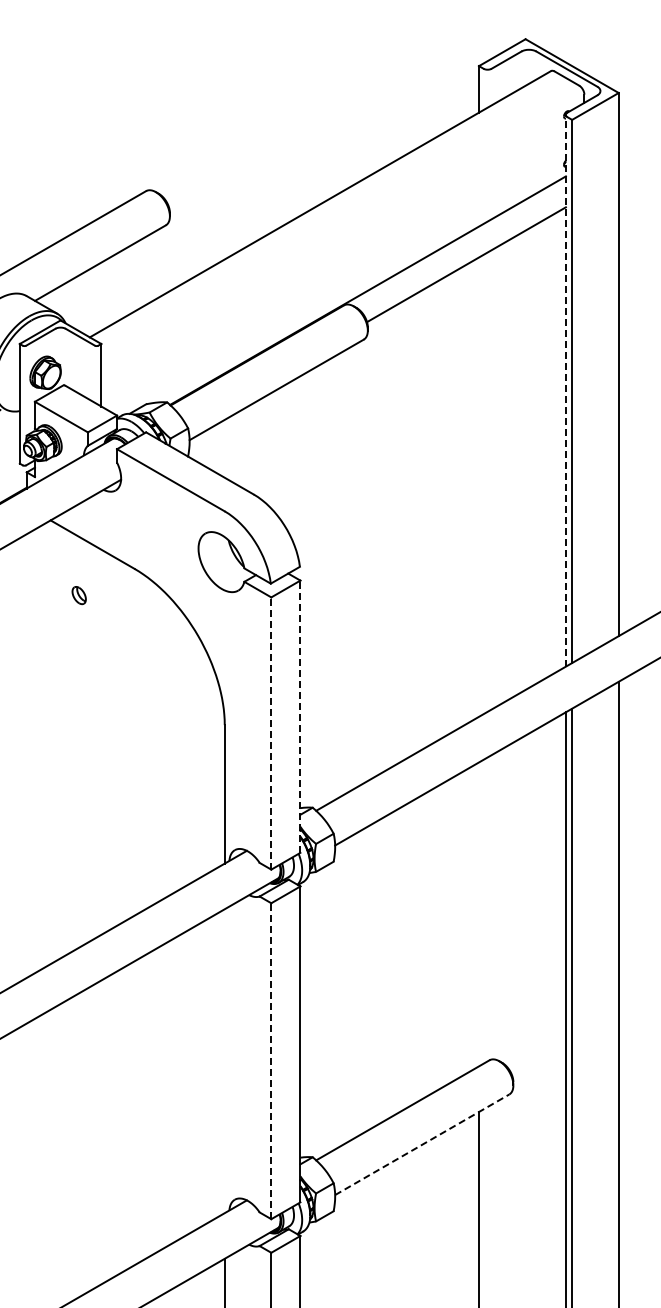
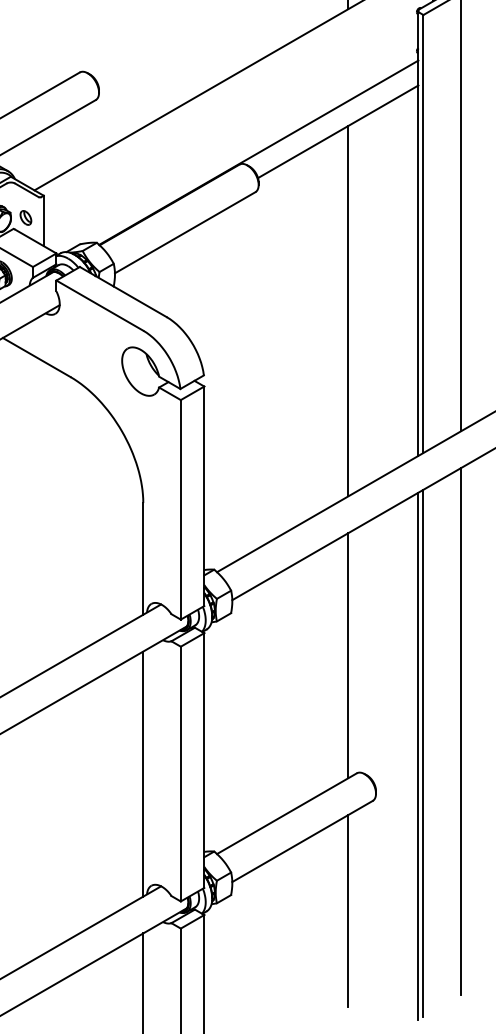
line: (565, 390) -> (418, 233), dashed -> solid
line: (479, 486) -> (348, 310), added
part: (78, 595) -> (25, 217), moved
line: (300, 716) -> (204, 496), dashed -> solid
line: (271, 733) -> (180, 509), dashed -> solid
line: (479, 914) -> (348, 655), added
line: (224, 1061) -> (143, 774), added
line: (271, 1061) -> (180, 774), dashed -> solid
line: (422, 1144) -> (302, 841), dashed -> solid

